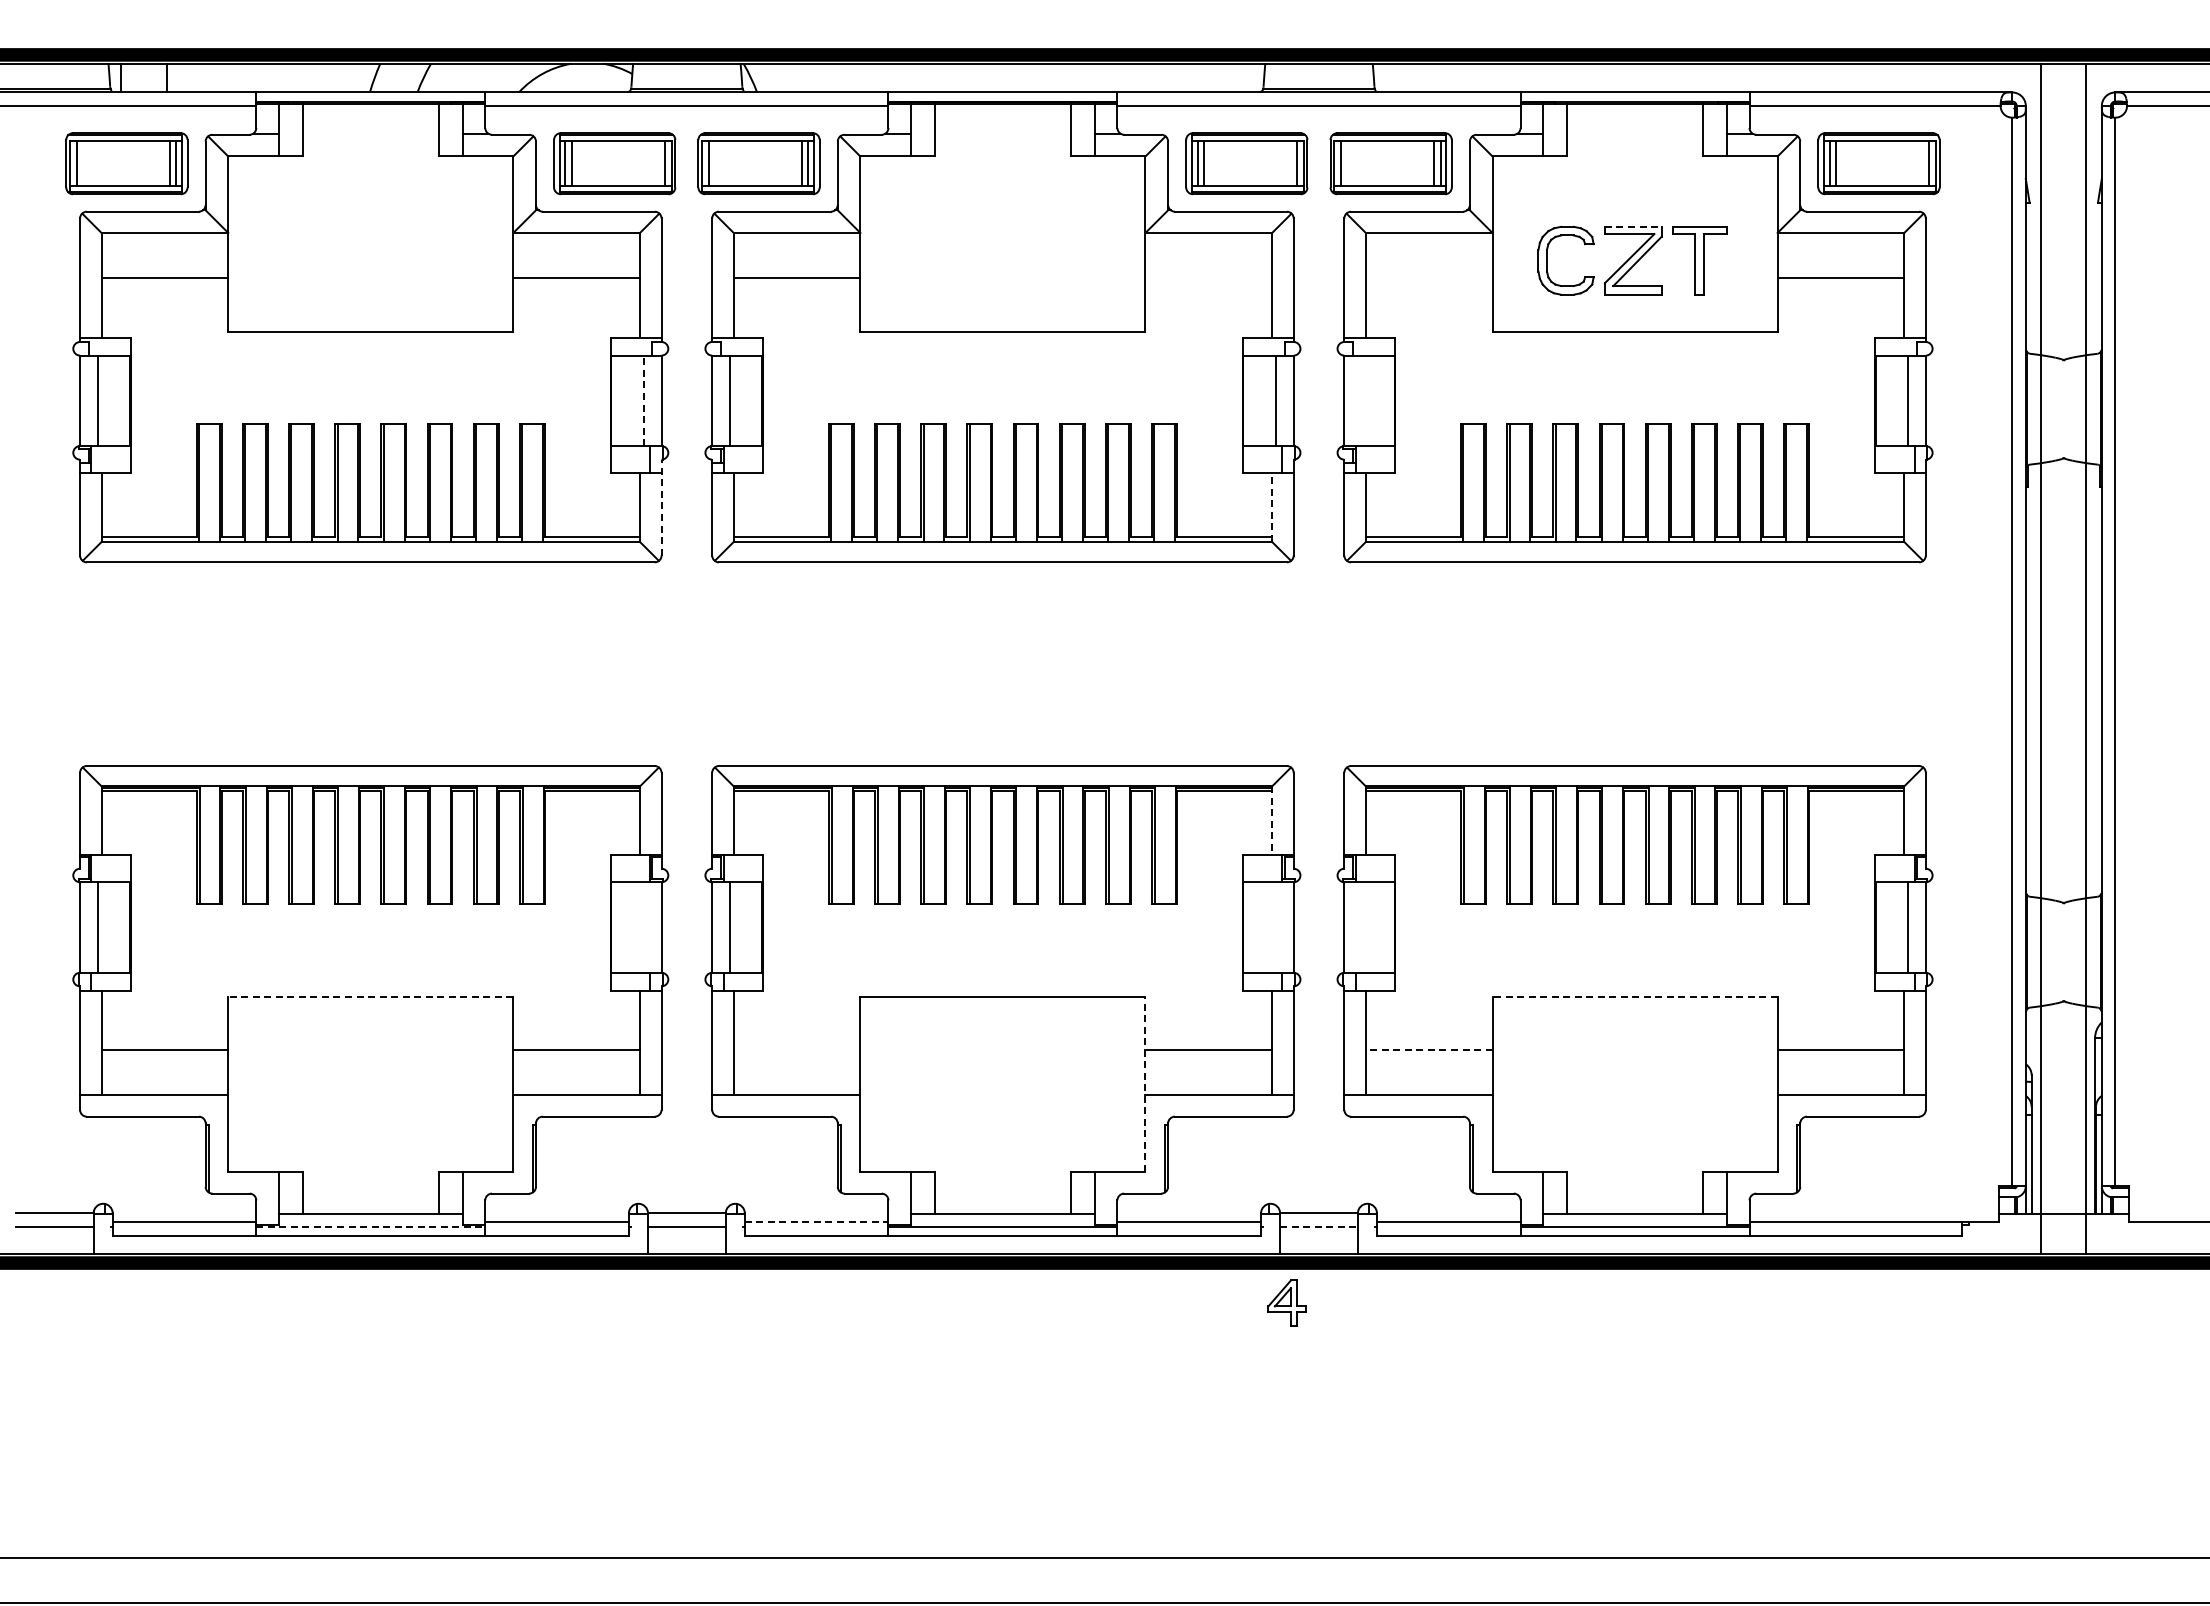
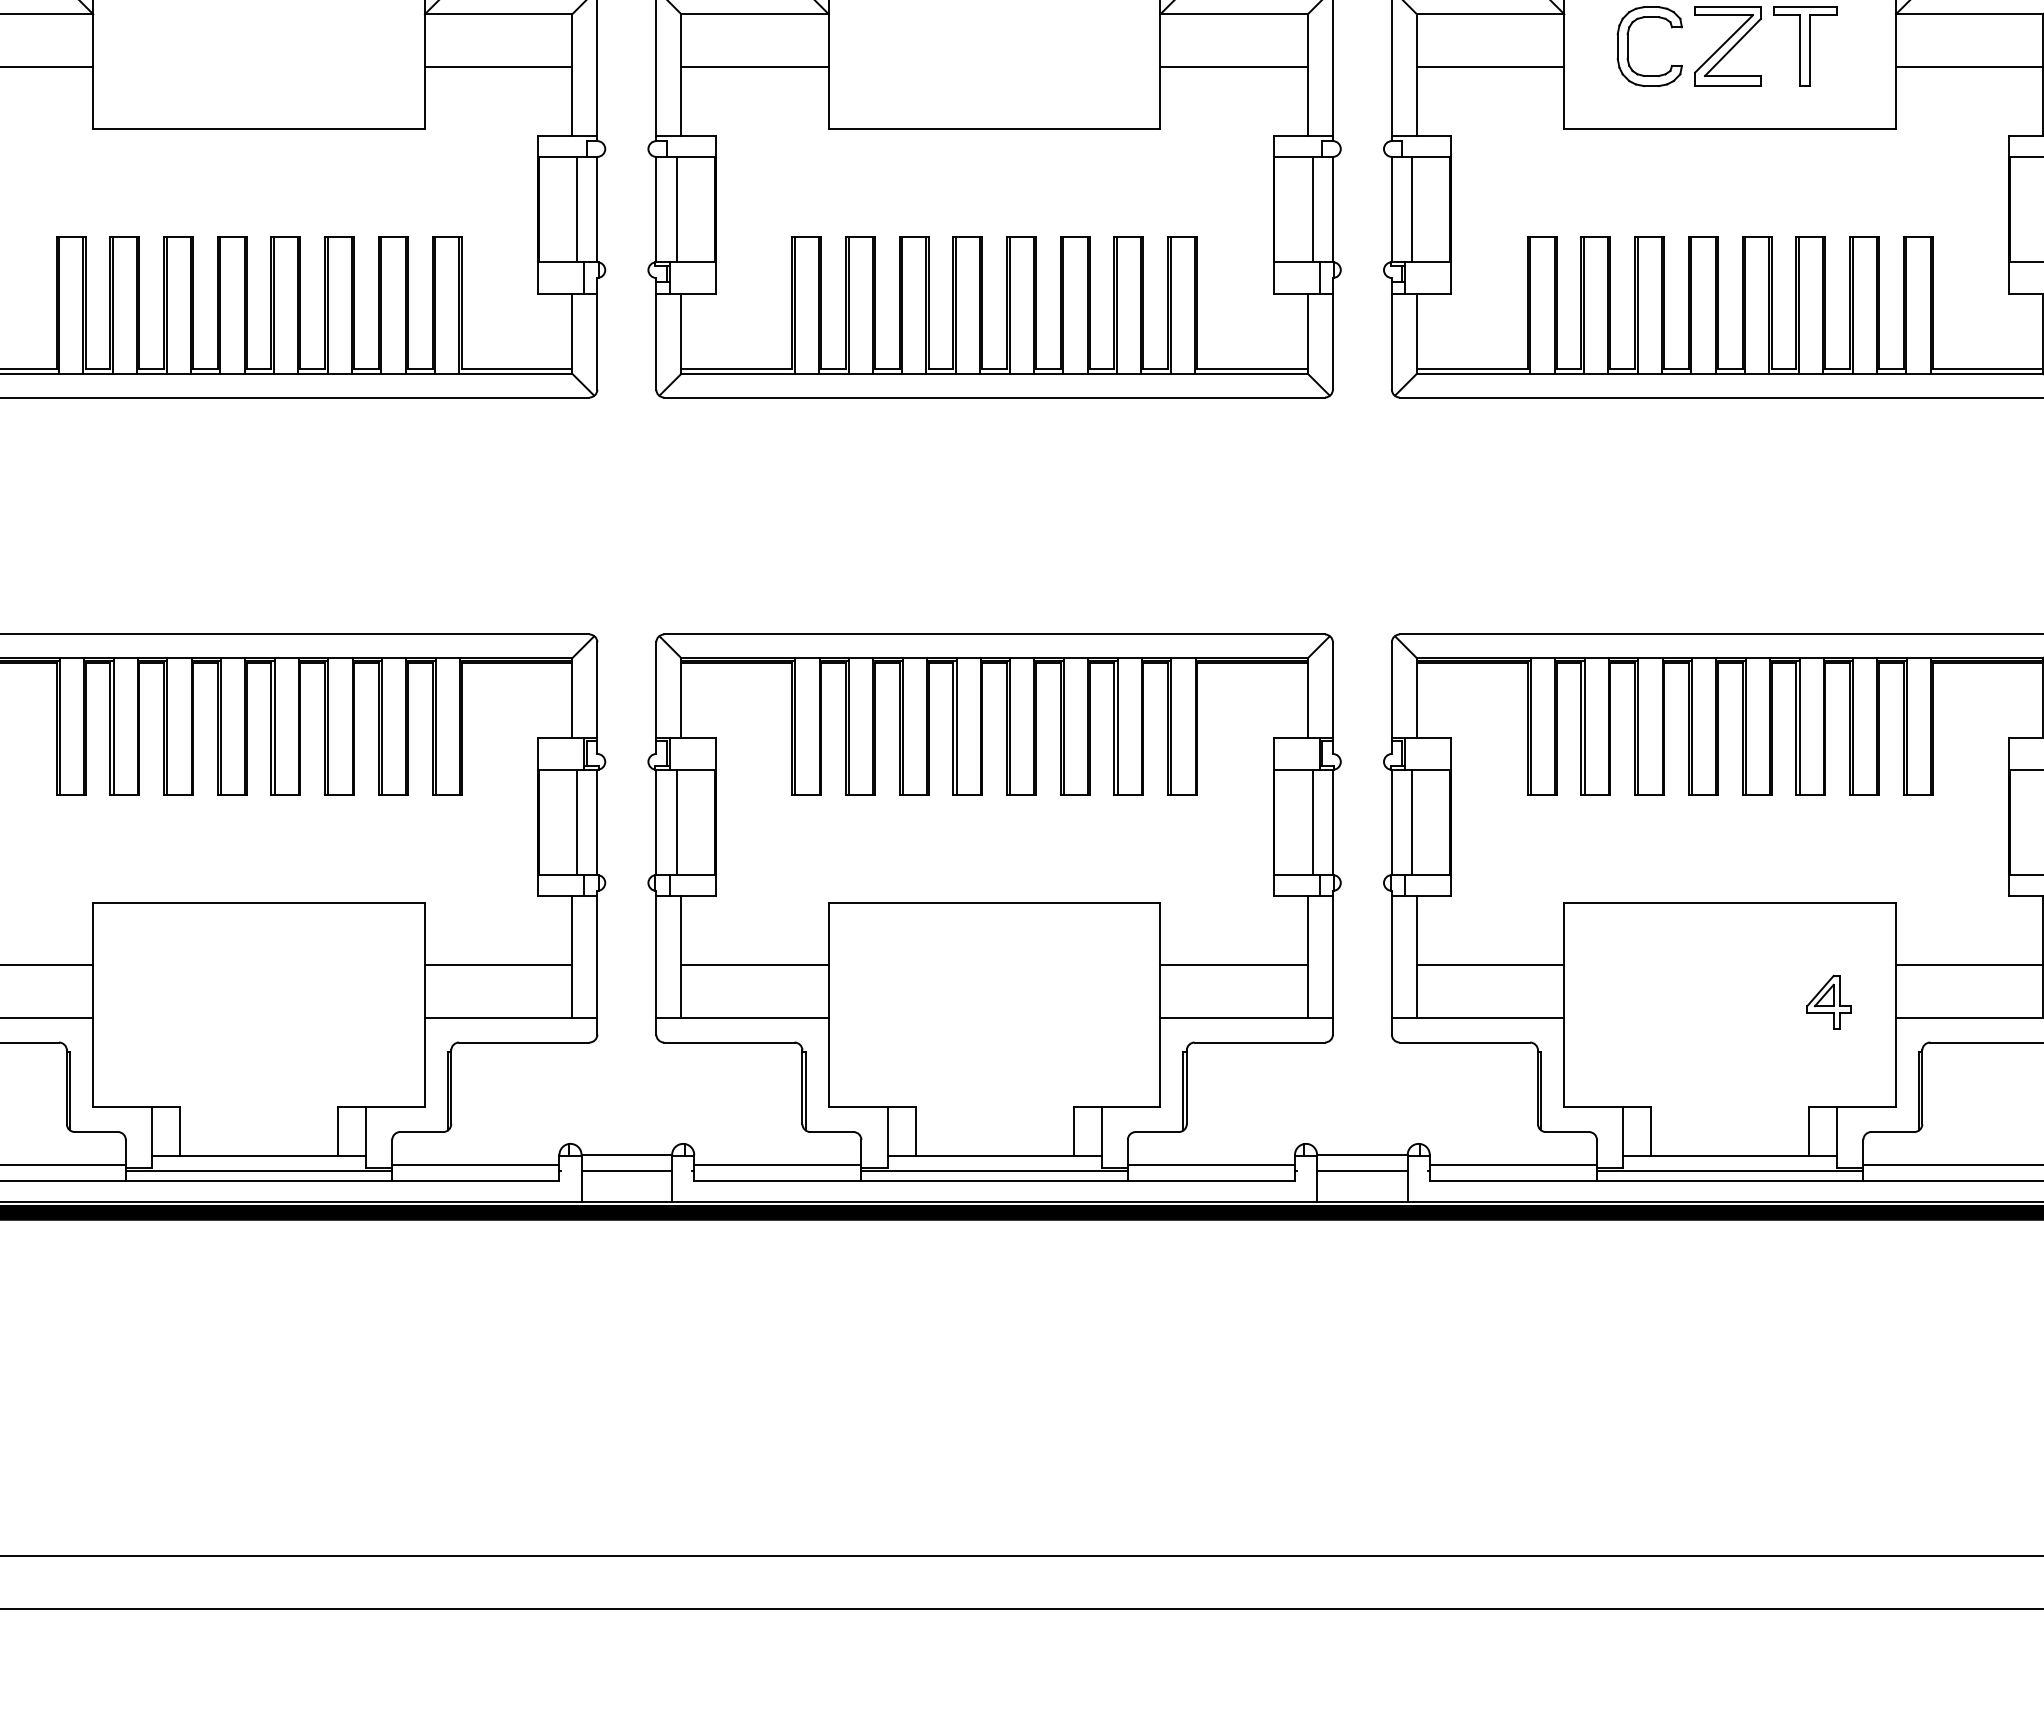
line: (1633, 226) -> (1728, 6), dashed -> solid
line: (1208, 278) -> (1233, 67), added
line: (1428, 278) -> (1489, 67), added
line: (644, 400) -> (577, 209), dashed -> solid
line: (1361, 400) -> (1411, 209), added
line: (661, 507) -> (597, 333), dashed -> solid
line: (1272, 507) -> (1308, 333), dashed -> solid
line: (1272, 821) -> (1308, 699), dashed -> solid
line: (644, 927) -> (577, 822), added
line: (1276, 927) -> (1312, 822), added
line: (1361, 927) -> (1411, 822), added
line: (370, 996) -> (258, 902), dashed -> solid
line: (1635, 996) -> (1730, 902), dashed -> solid
line: (796, 1050) -> (754, 965), added
line: (1428, 1050) -> (1489, 965), dashed -> solid
line: (1145, 1084) -> (1160, 1005), dashed -> solid
line: (816, 1222) -> (777, 1165), dashed -> solid
line: (371, 1226) -> (259, 1170), dashed -> solid
line: (1319, 1227) -> (1362, 1171), dashed -> solid
part: (1286, 1302) -> (1828, 1001), moved

